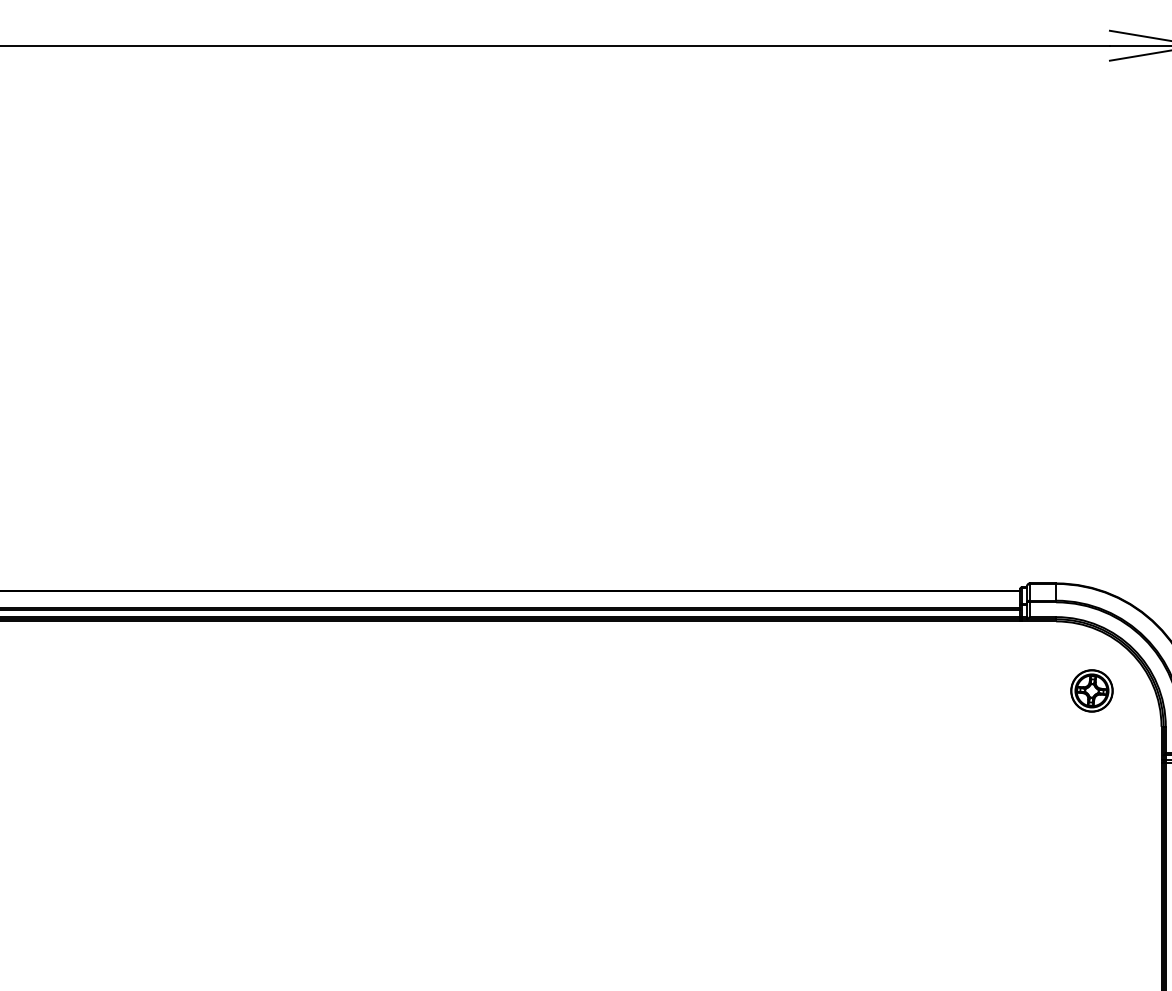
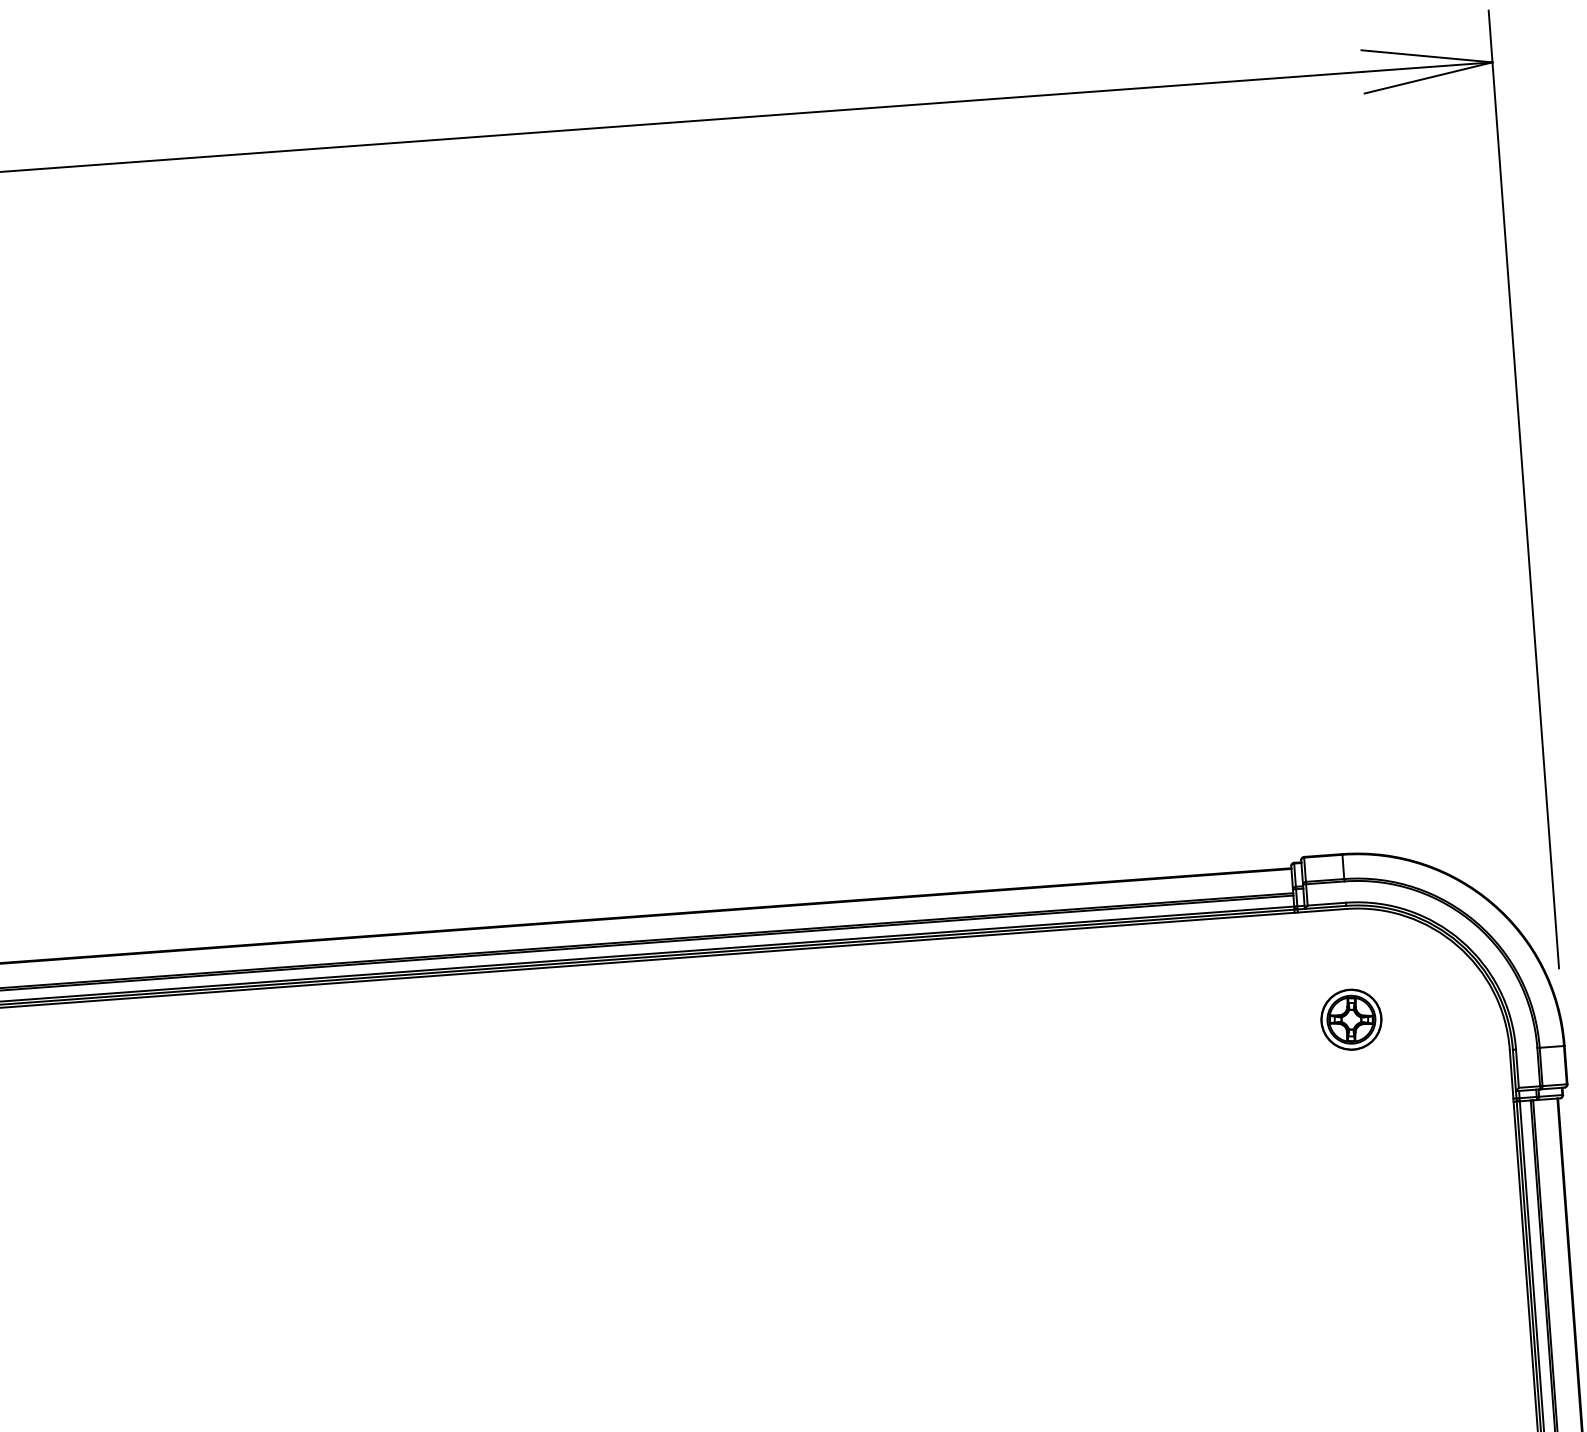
part: (1091, 690) -> (1350, 1019), moved

